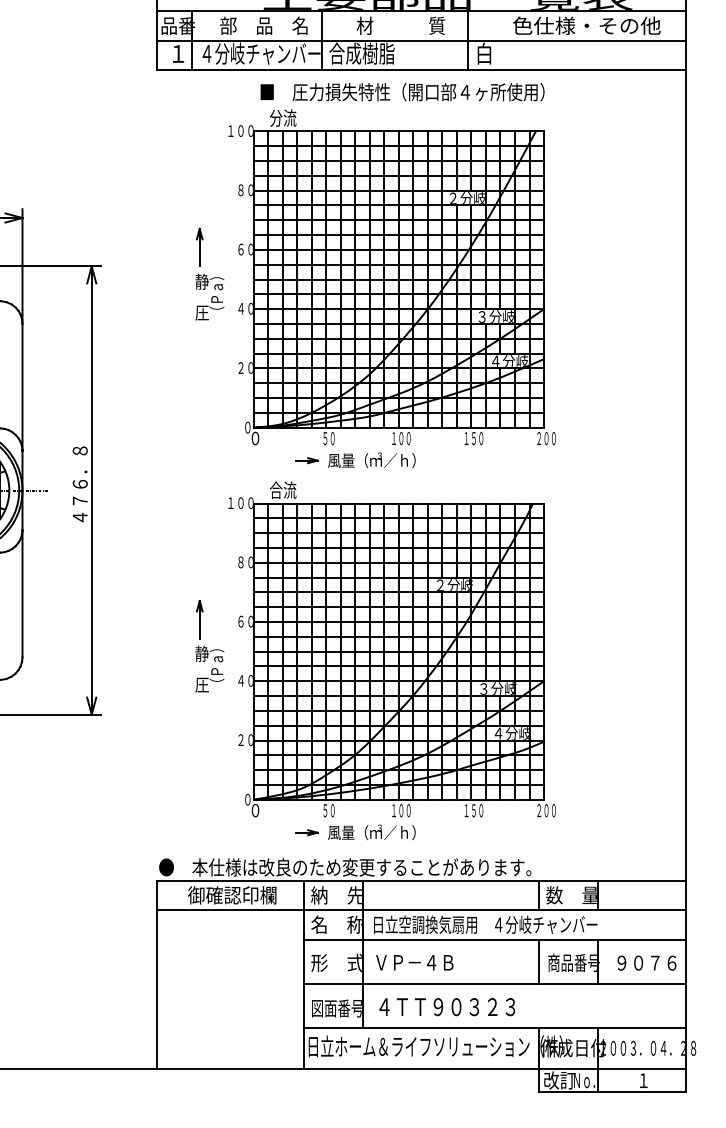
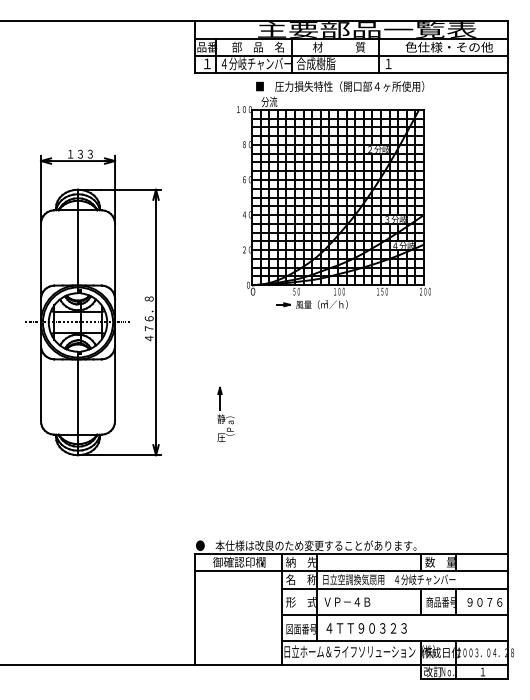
text: (484, 53) -> (388, 63), 白 -> １
part: (208, 272) -> (225, 193), removed
part: (391, 661) -> (333, 423), removed

